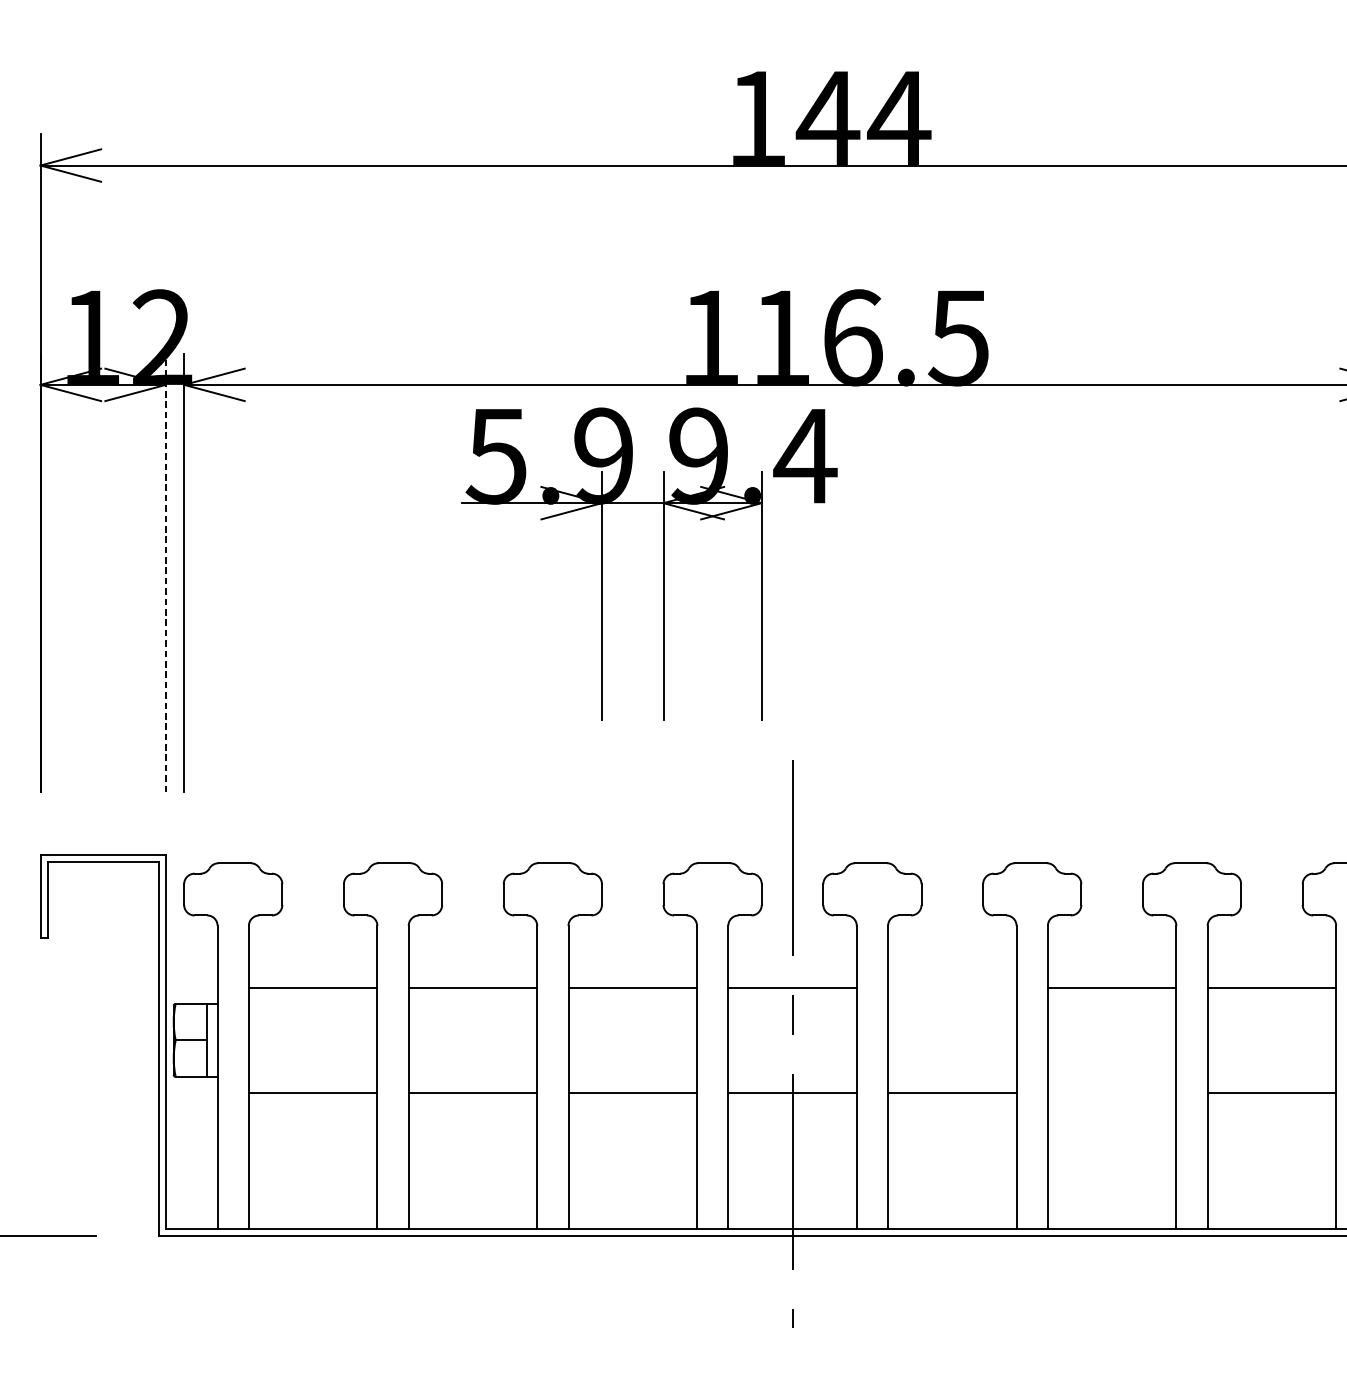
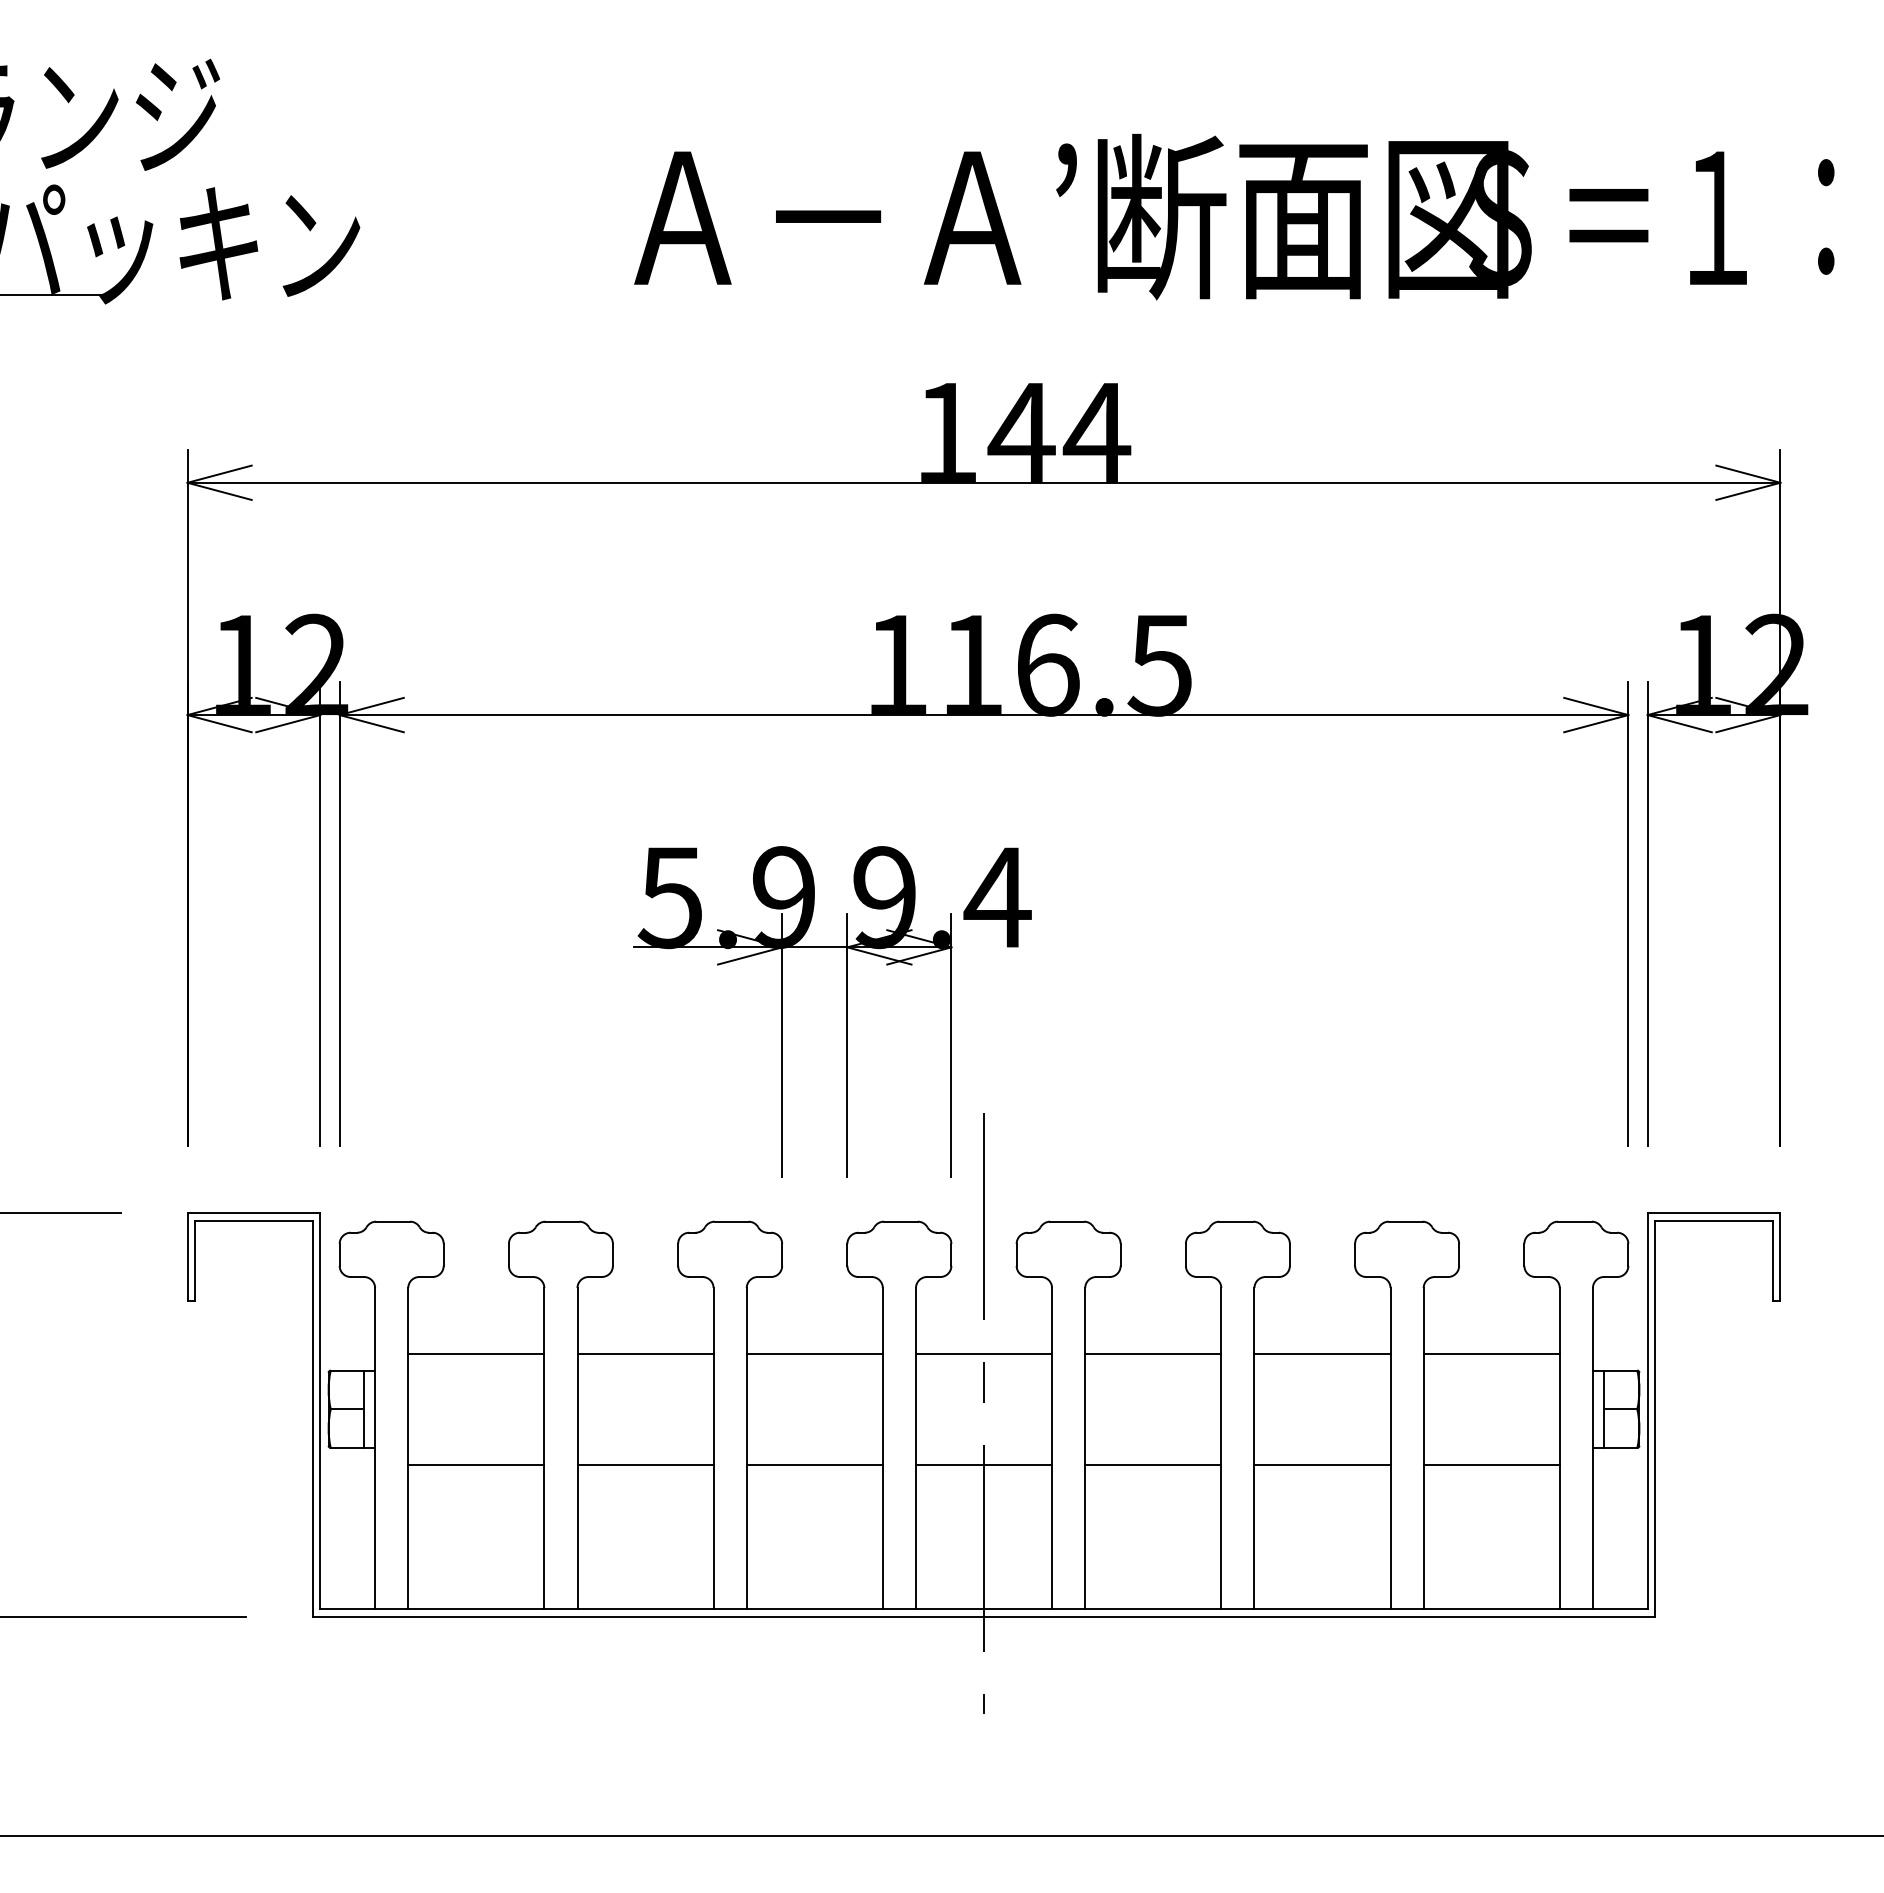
part: (662, 563) -> (846, 1011), moved
line: (166, 572) -> (320, 913), dashed -> solid
line: (952, 987) -> (1153, 1353), added
line: (1112, 1092) -> (1322, 1464), added

